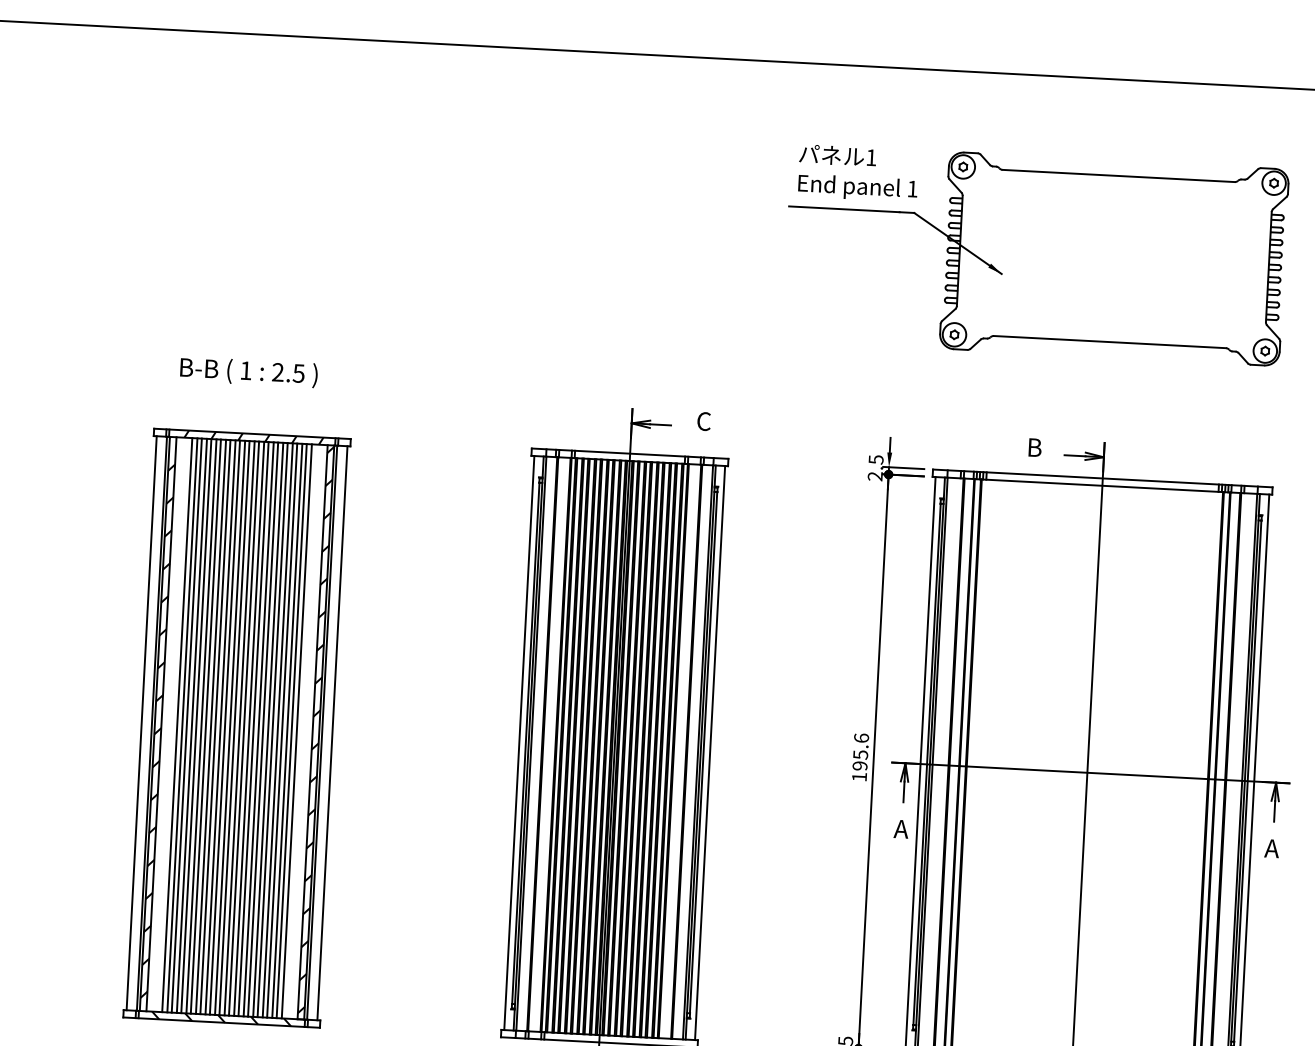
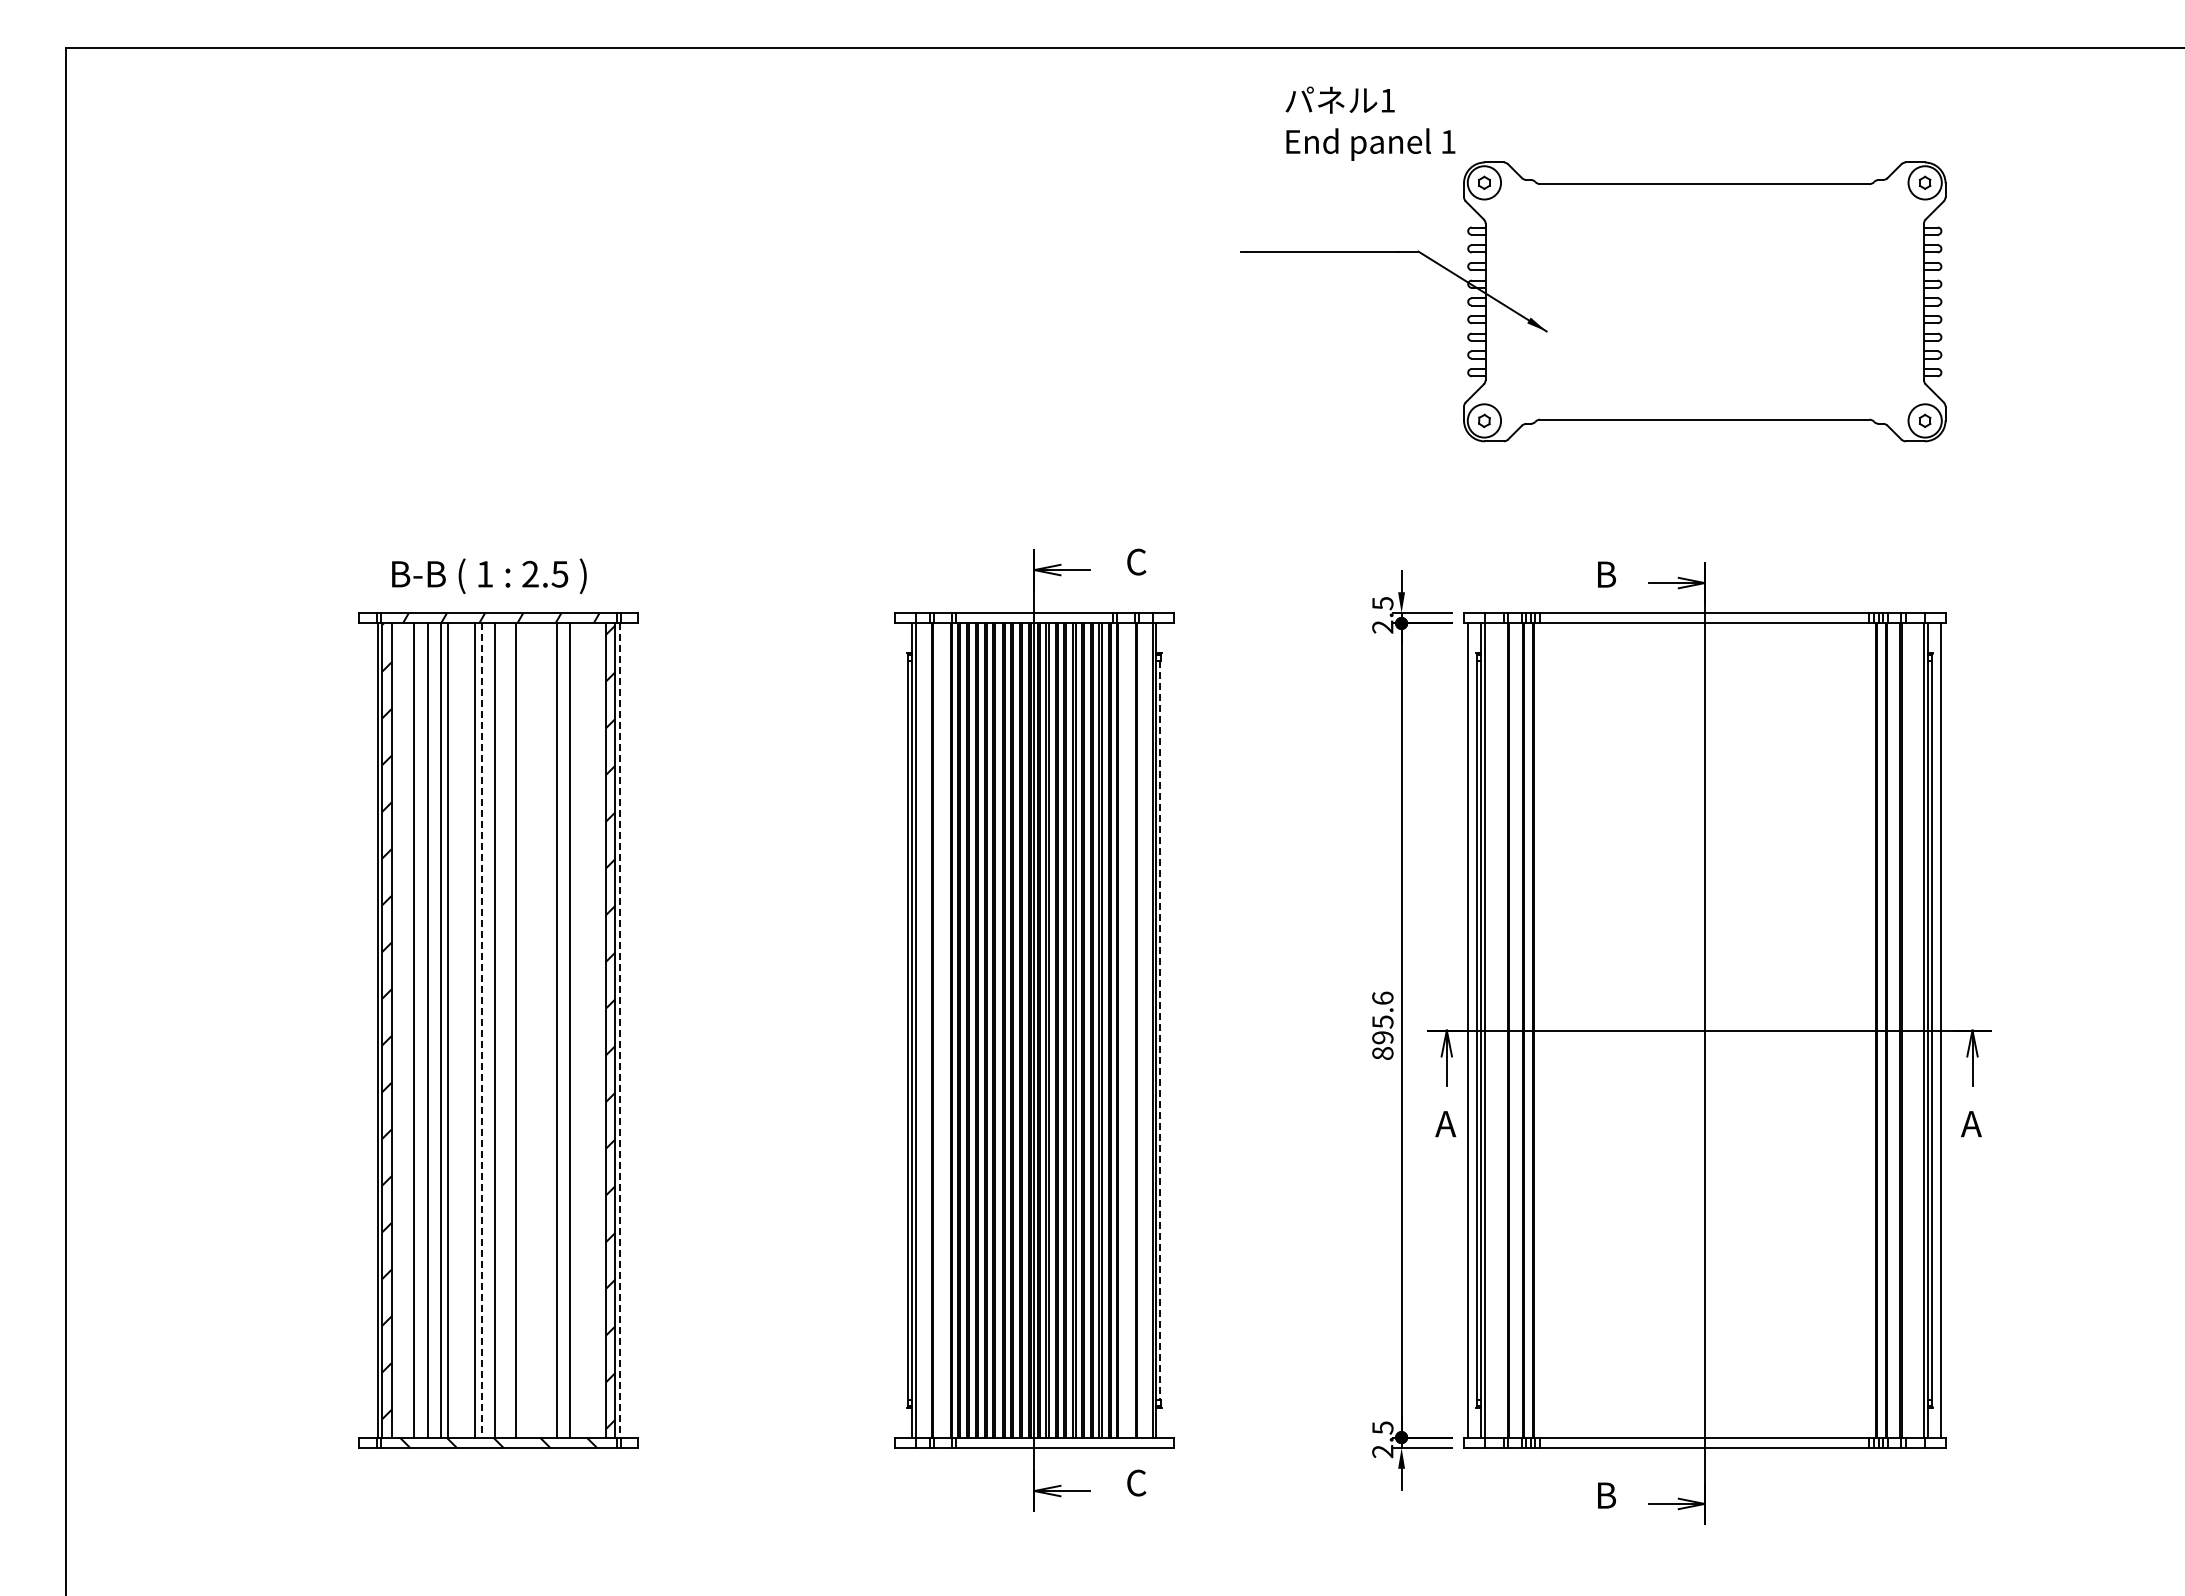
text: (858, 173) -> (1370, 123), moved
text: (249, 371) -> (489, 575), moved
line: (141, 723) -> (363, 1030), removed
line: (182, 725) -> (421, 1030), removed
line: (191, 725) -> (434, 1030), removed
line: (205, 726) -> (454, 1030), removed
line: (210, 726) -> (461, 1030), removed
line: (215, 727) -> (468, 1030), removed
line: (230, 727) -> (489, 1030), removed
line: (224, 728) -> (481, 1031), solid -> dashed
line: (239, 728) -> (502, 1030), removed
line: (243, 728) -> (508, 1030), removed
line: (253, 729) -> (522, 1030), removed
line: (258, 729) -> (529, 1030), removed
line: (262, 729) -> (535, 1030), removed
line: (268, 729) -> (543, 1030), removed
line: (272, 730) -> (549, 1030), removed
line: (281, 730) -> (562, 1030), removed
line: (291, 731) -> (576, 1030), removed
line: (296, 731) -> (583, 1030), removed
line: (322, 733) -> (619, 1031), solid -> dashed
line: (332, 733) -> (634, 1030), removed
line: (519, 743) -> (899, 1030), removed
line: (703, 752) -> (1160, 1030), solid -> dashed
line: (709, 753) -> (1169, 1030), removed
text: (859, 777) -> (1382, 1053), 195.6 -> 895.6

